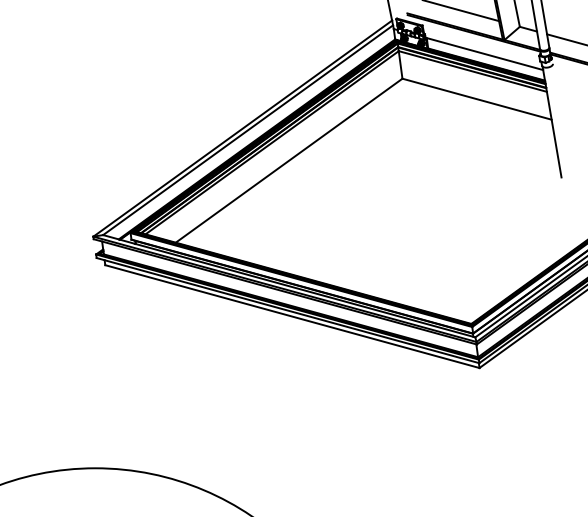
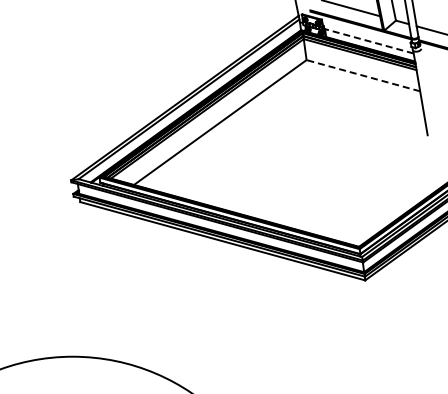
line: (483, 54) -> (368, 41), solid -> dashed
line: (477, 98) -> (363, 75), solid -> dashed

